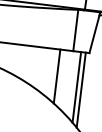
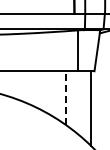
line: (56, 77) -> (65, 98), solid -> dashed
line: (77, 87) -> (86, 106), removed

